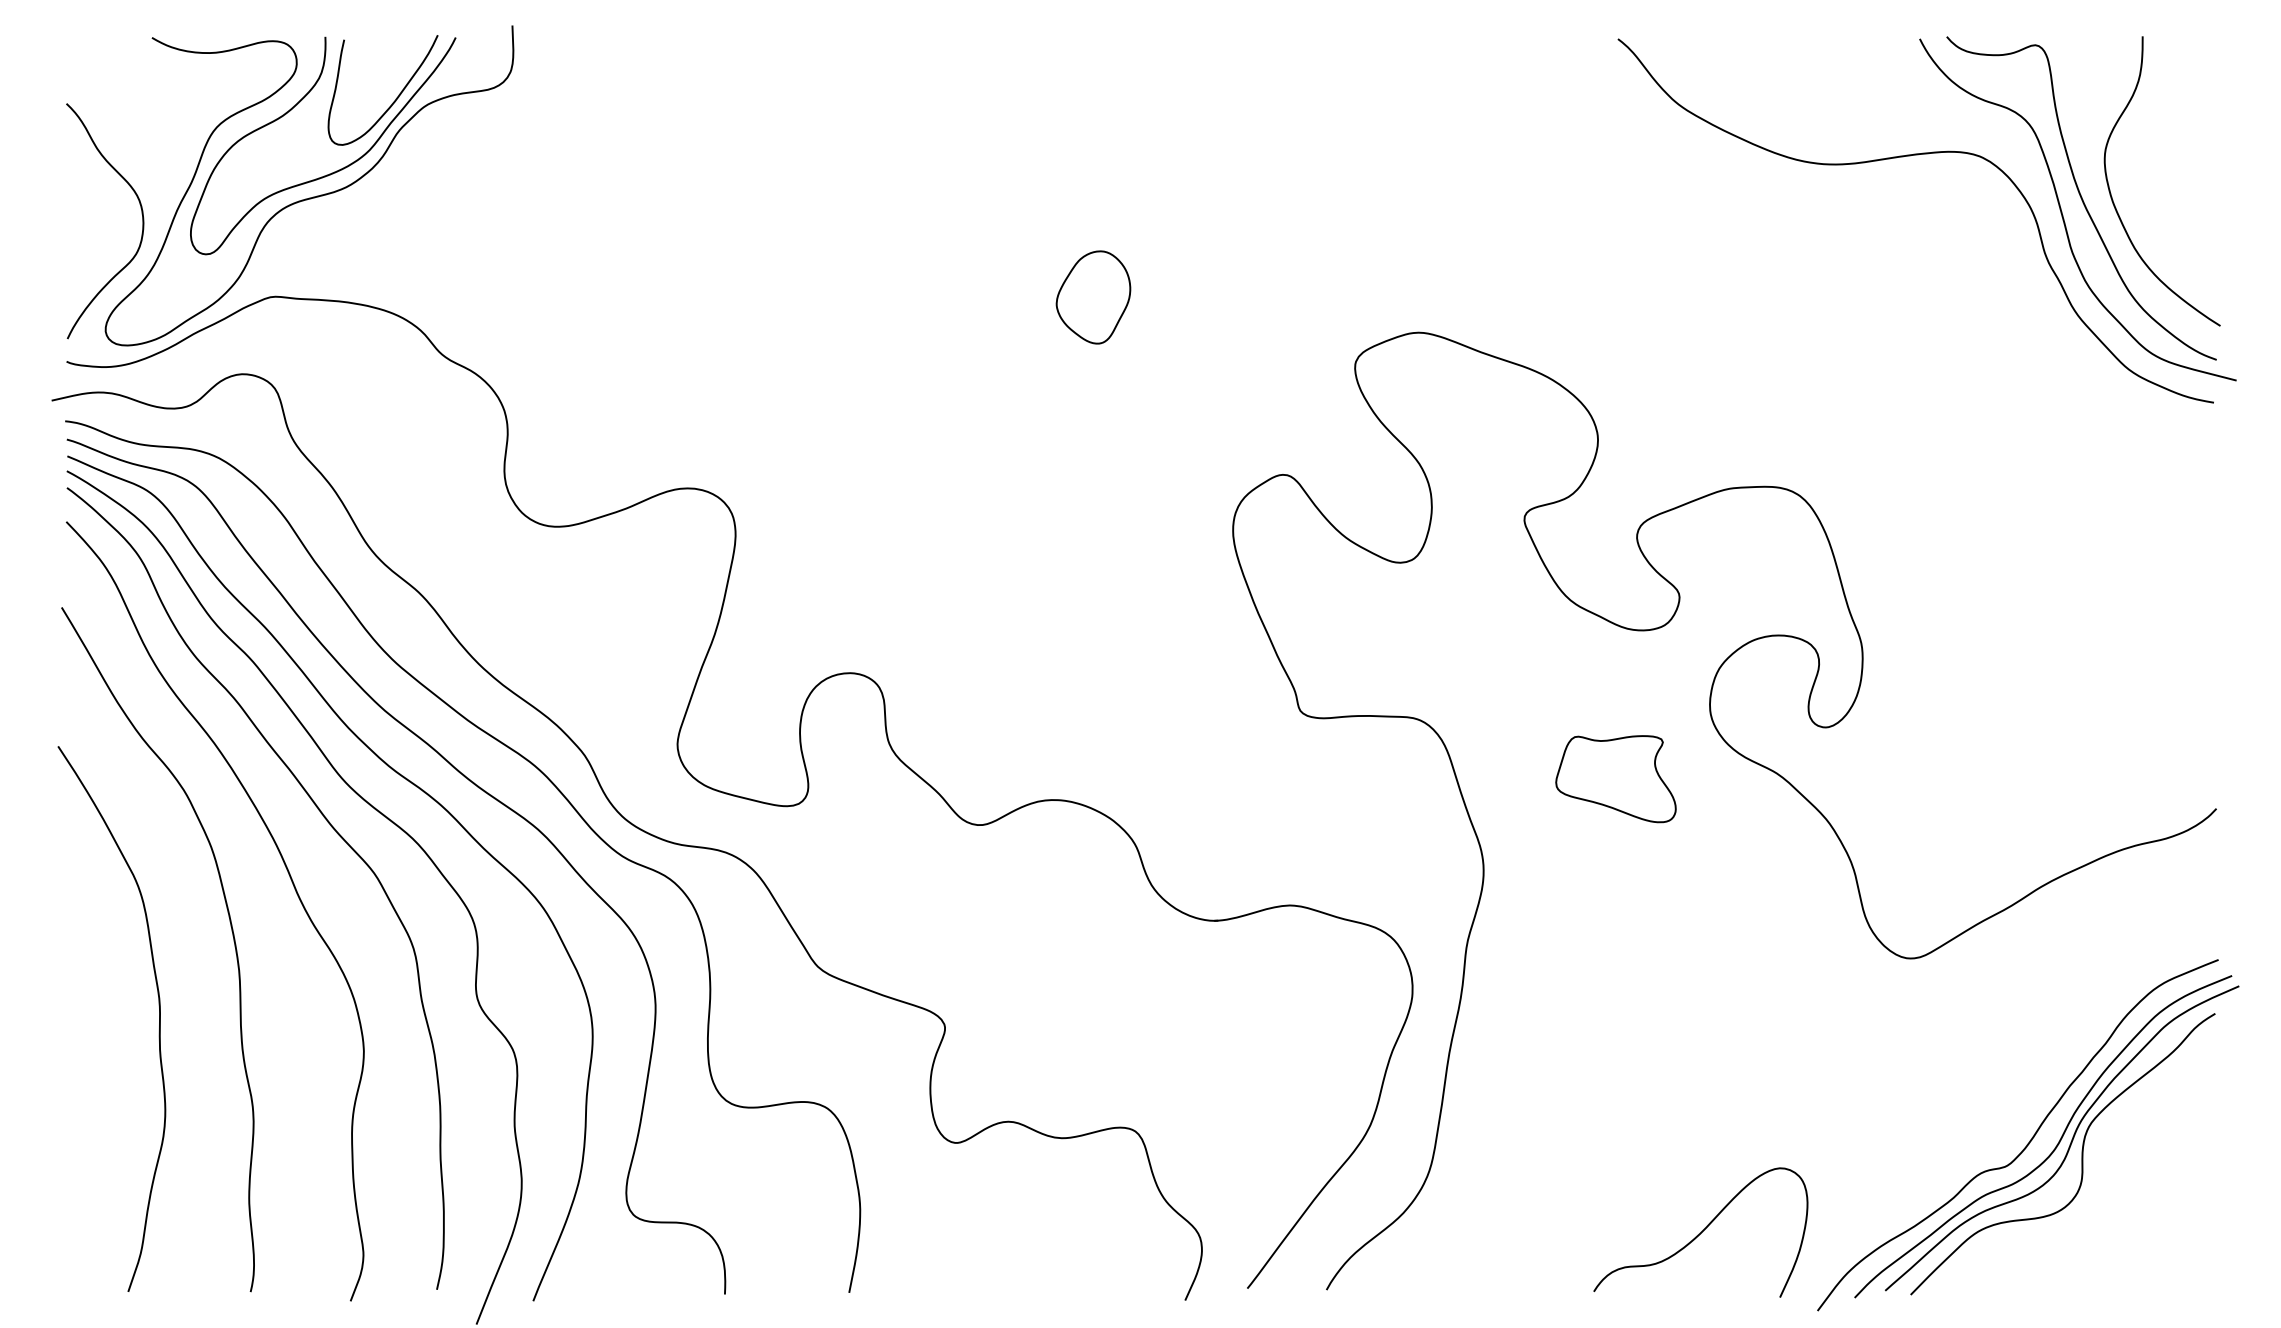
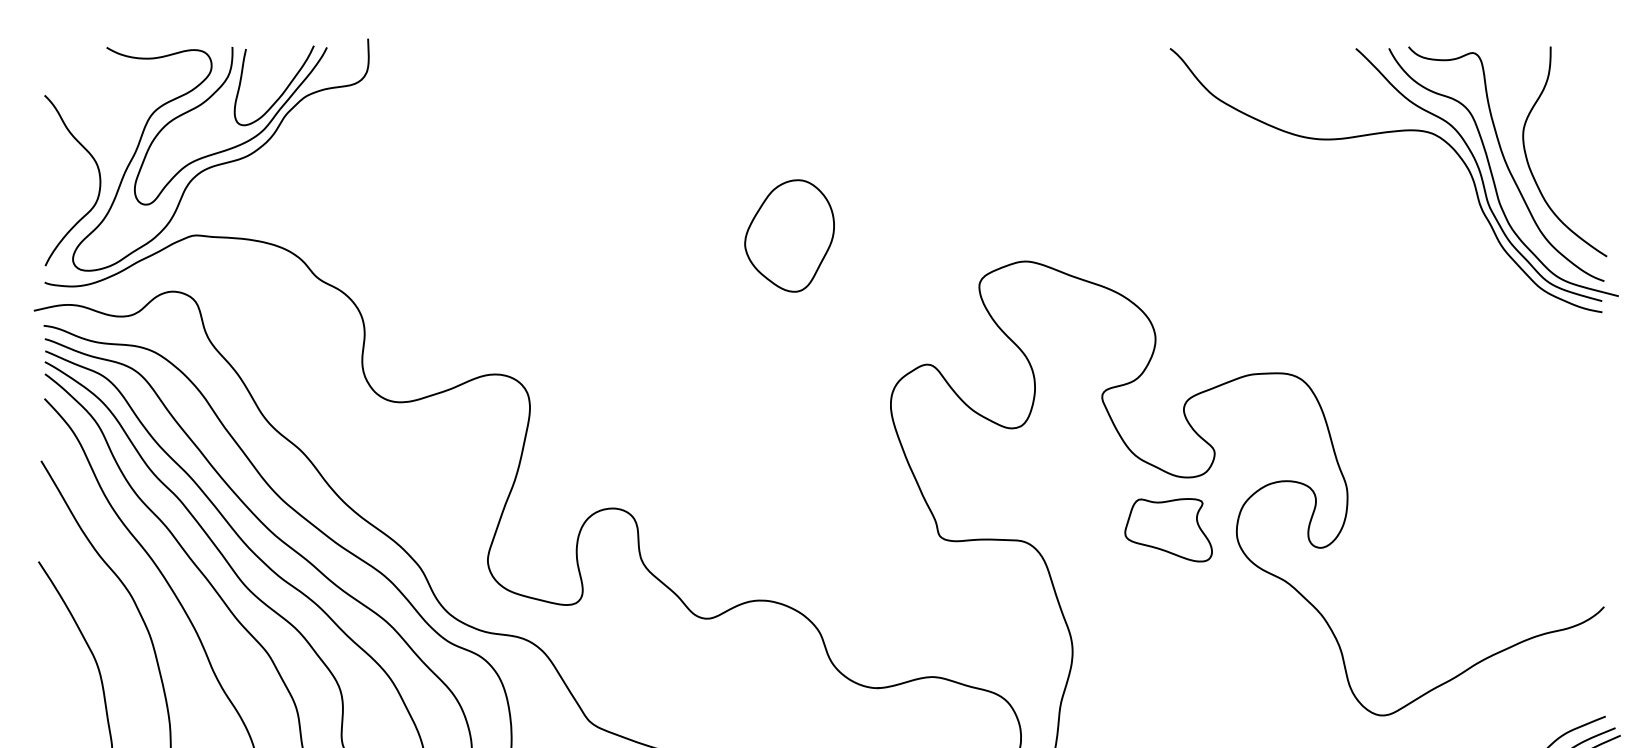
curve: (2045, 213) -> (1480, 175), added
part: (1093, 297) -> (789, 235), size x1.67
part: (1615, 779) -> (1168, 530), moved

